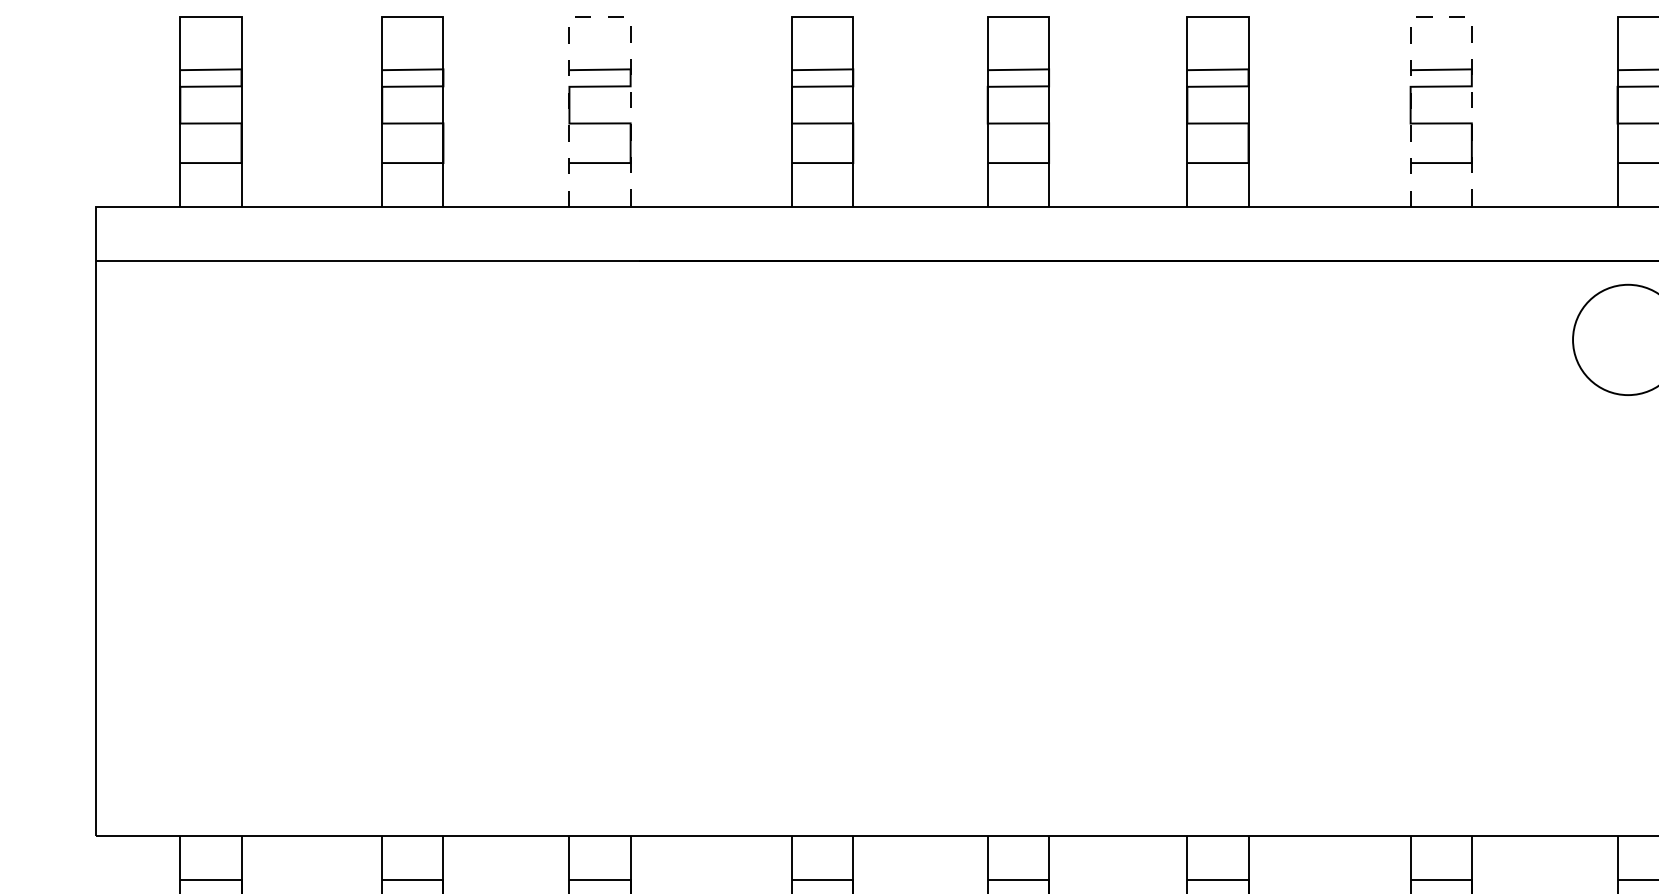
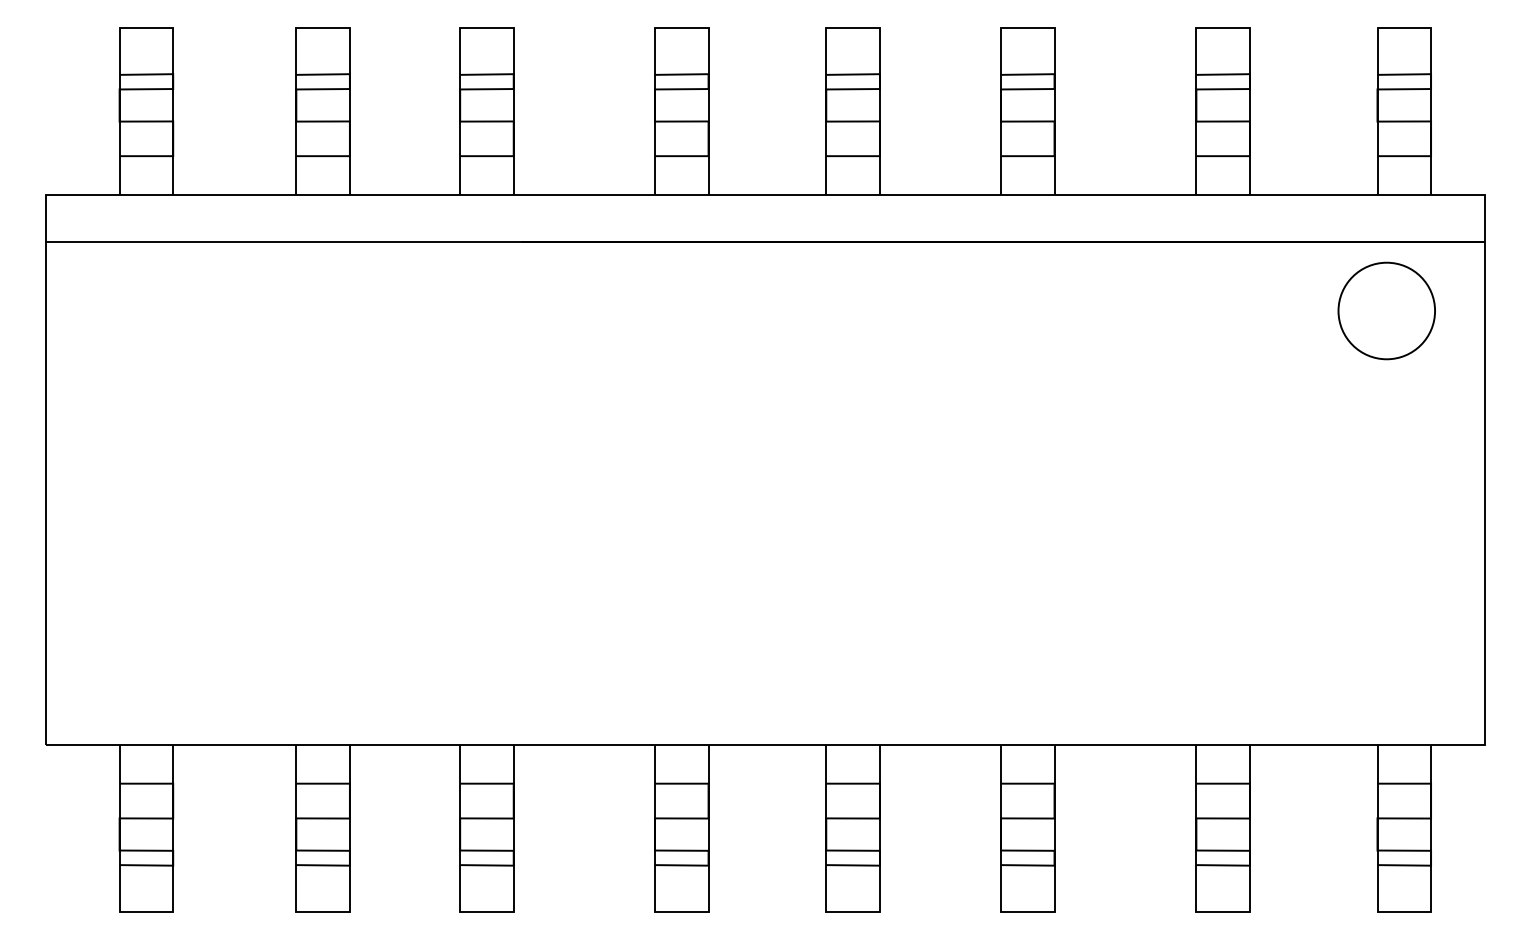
line: (599, 17) -> (486, 28), dashed -> solid
line: (1441, 17) -> (1223, 28), dashed -> solid

